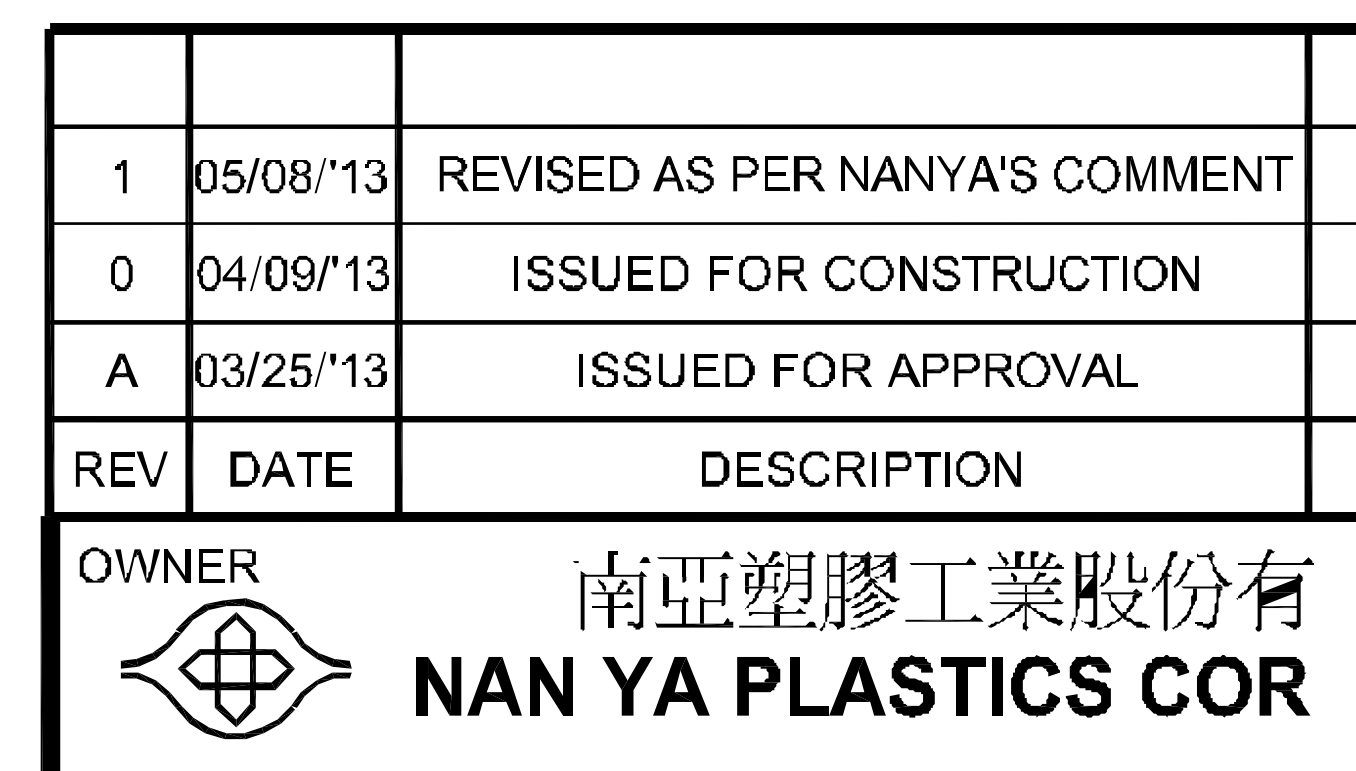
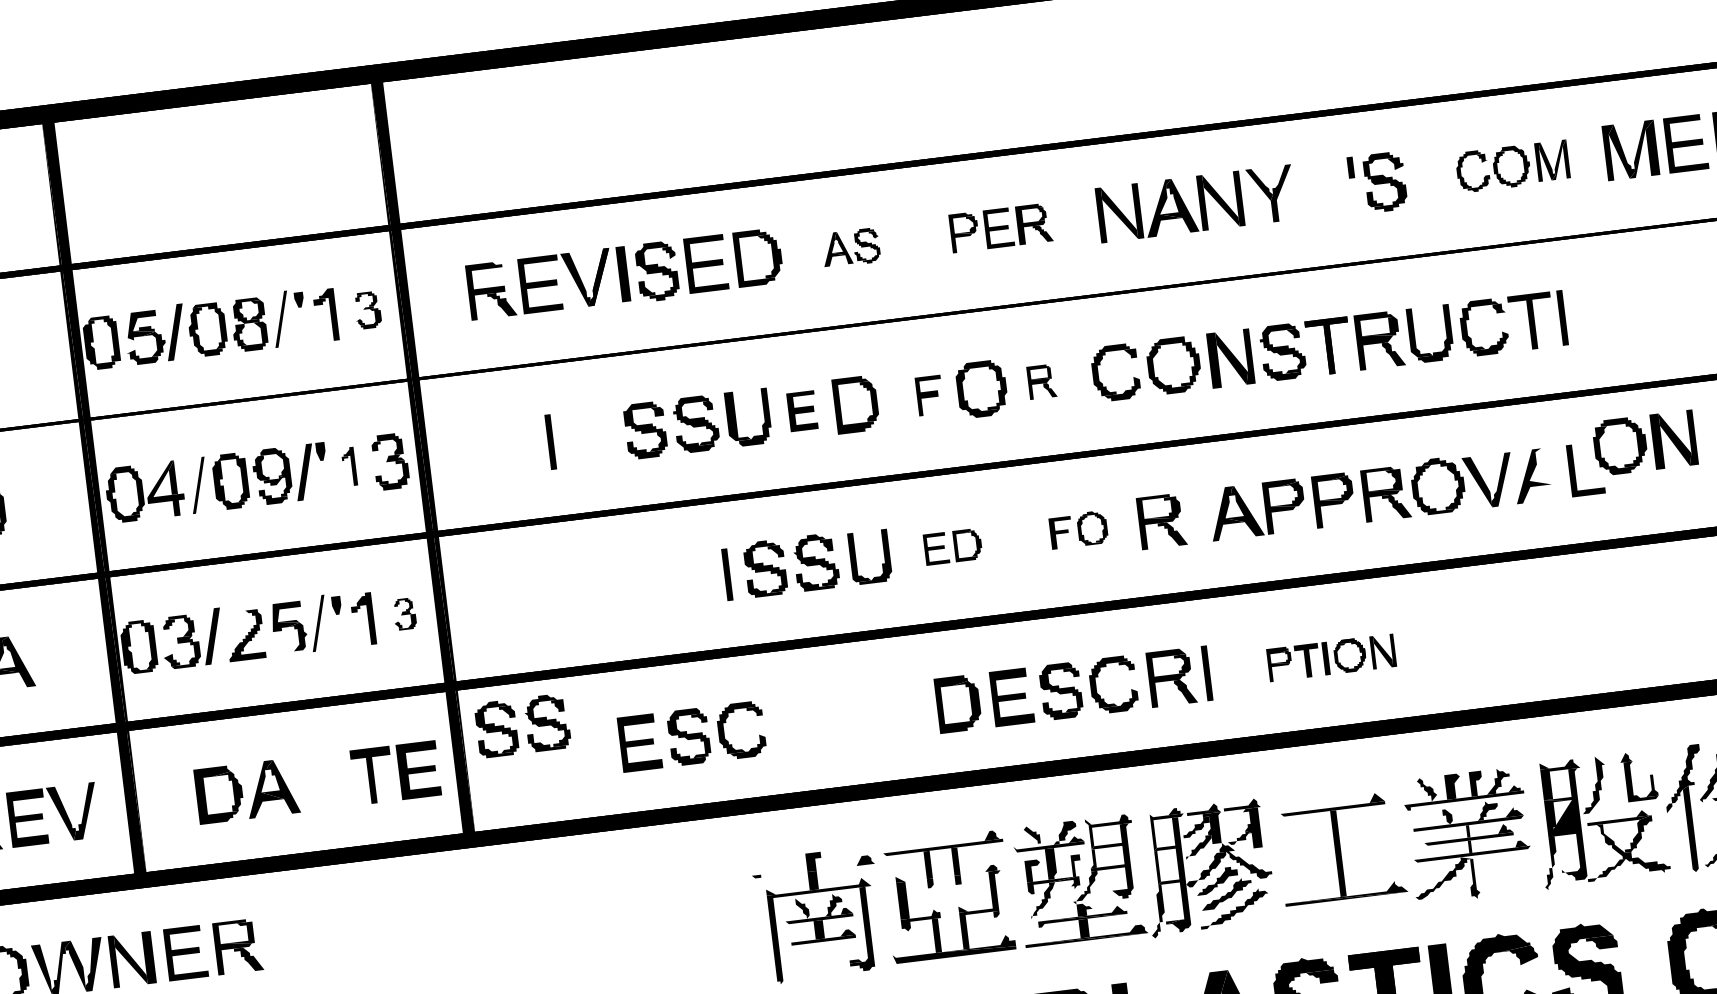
fill: (455, 165) -> (491, 277), removed
part: (778, 173) -> (1000, 227), size x0.7
part: (983, 173) -> (1321, 188), removed
part: (683, 174) -> (851, 247), size x0.6
part: (1104, 174) -> (1512, 166), size x0.7
part: (375, 176) -> (367, 310), size x0.7
part: (351, 273) -> (348, 466), size x0.7
line: (515, 273) -> (549, 442), moved
part: (640, 273) -> (802, 411), size x0.7
part: (721, 273) -> (929, 395), size x0.7
part: (792, 273) -> (1041, 381), size x0.6
part: (1166, 273) -> (1644, 443), moved
fill: (273, 358) -> (242, 615), removed
part: (804, 368) -> (1078, 528), size x0.6
part: (374, 369) -> (403, 613), size x0.6
part: (724, 369) -> (953, 545), size x0.6
fill: (1102, 369) -> (1546, 472), removed
fill: (298, 381) -> (286, 646), removed
part: (440, 448) -> (522, 724), added
part: (546, 468) -> (692, 735), added
part: (953, 468) -> (1331, 657), size x0.6
part: (324, 469) -> (396, 773), moved
fill: (879, 564) -> (1233, 822), removed
fill: (1041, 614) -> (1497, 869), removed
fill: (610, 617) -> (821, 957), removed

